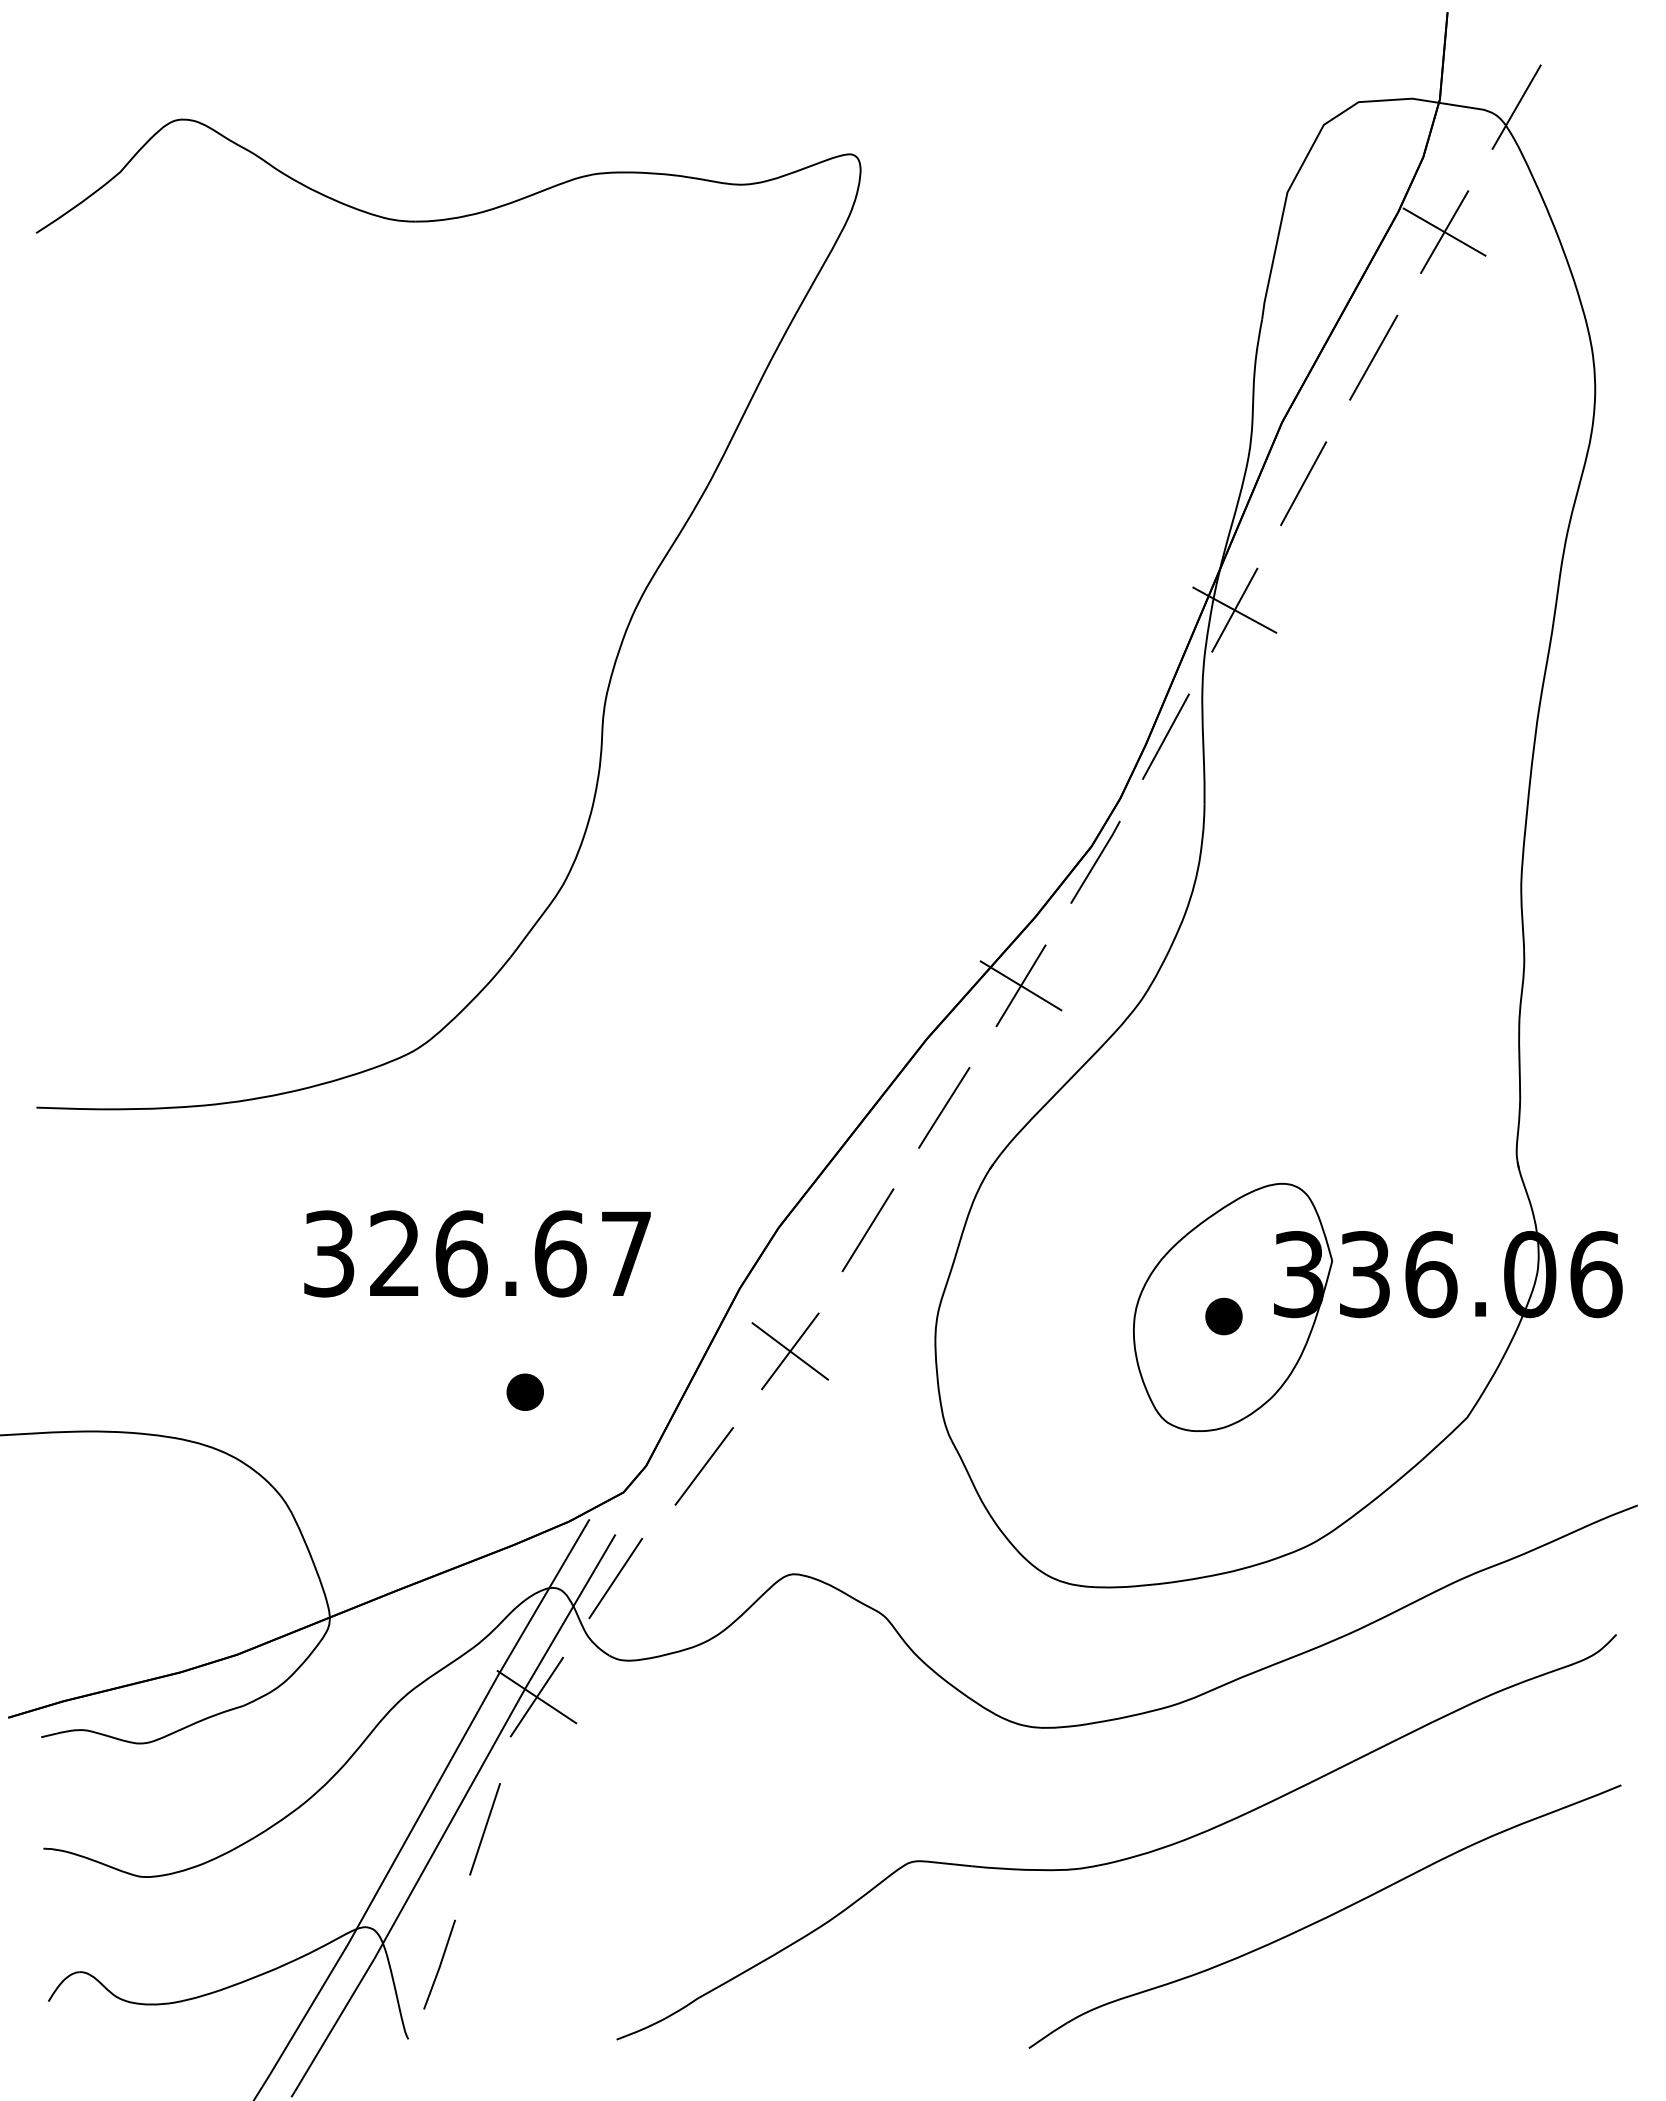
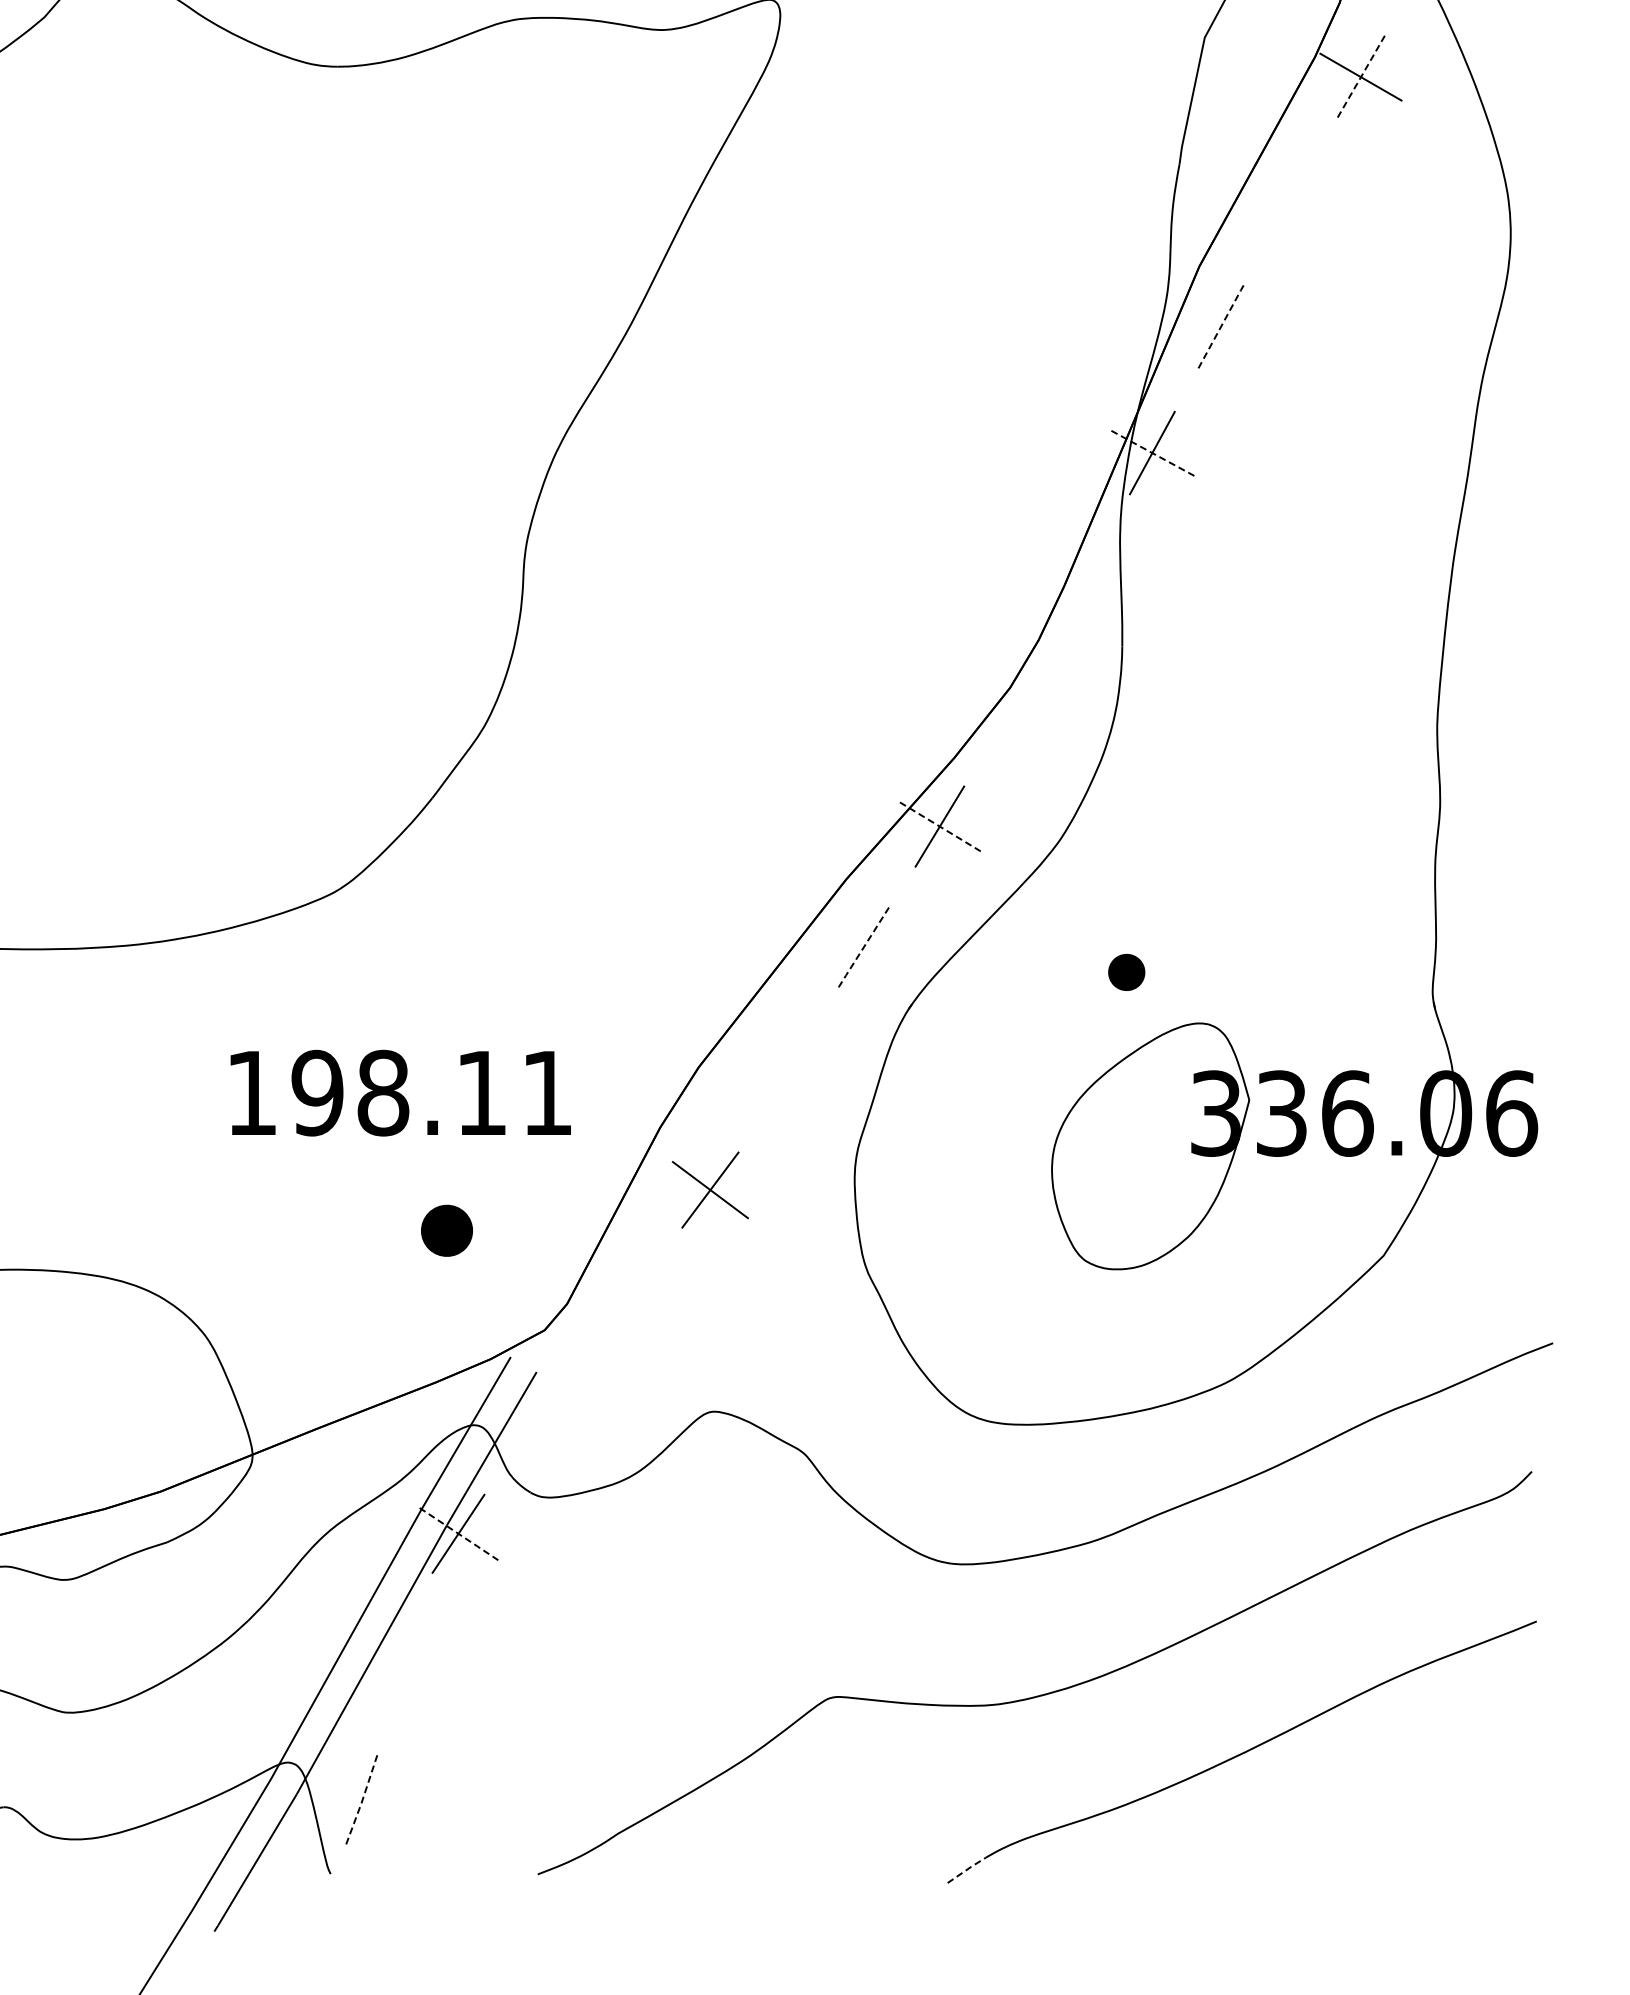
line: (1444, 232) -> (1360, 77), solid -> dashed
line: (1373, 357) -> (1290, 201), removed
line: (1303, 483) -> (1220, 327), solid -> dashed
line: (1234, 610) -> (1152, 453), solid -> dashed
line: (1165, 736) -> (1083, 578), removed
line: (1095, 861) -> (1013, 702), removed
line: (1021, 985) -> (940, 826), solid -> dashed
line: (943, 1108) -> (862, 948), solid -> dashed
line: (867, 1230) -> (787, 1069), removed
text: (477, 1253) -> (399, 1092), 326.67 -> 198.11
part: (1223, 1316) -> (1126, 972), moved
part: (524, 1391) -> (446, 1229), size x1.4
line: (703, 1466) -> (624, 1304), removed
line: (615, 1578) -> (536, 1415), removed
line: (536, 1697) -> (458, 1534), solid -> dashed
line: (484, 1829) -> (406, 1665), removed
line: (440, 1966) -> (362, 1801), solid -> dashed
line: (1048, 2034) -> (967, 1869), solid -> dashed

